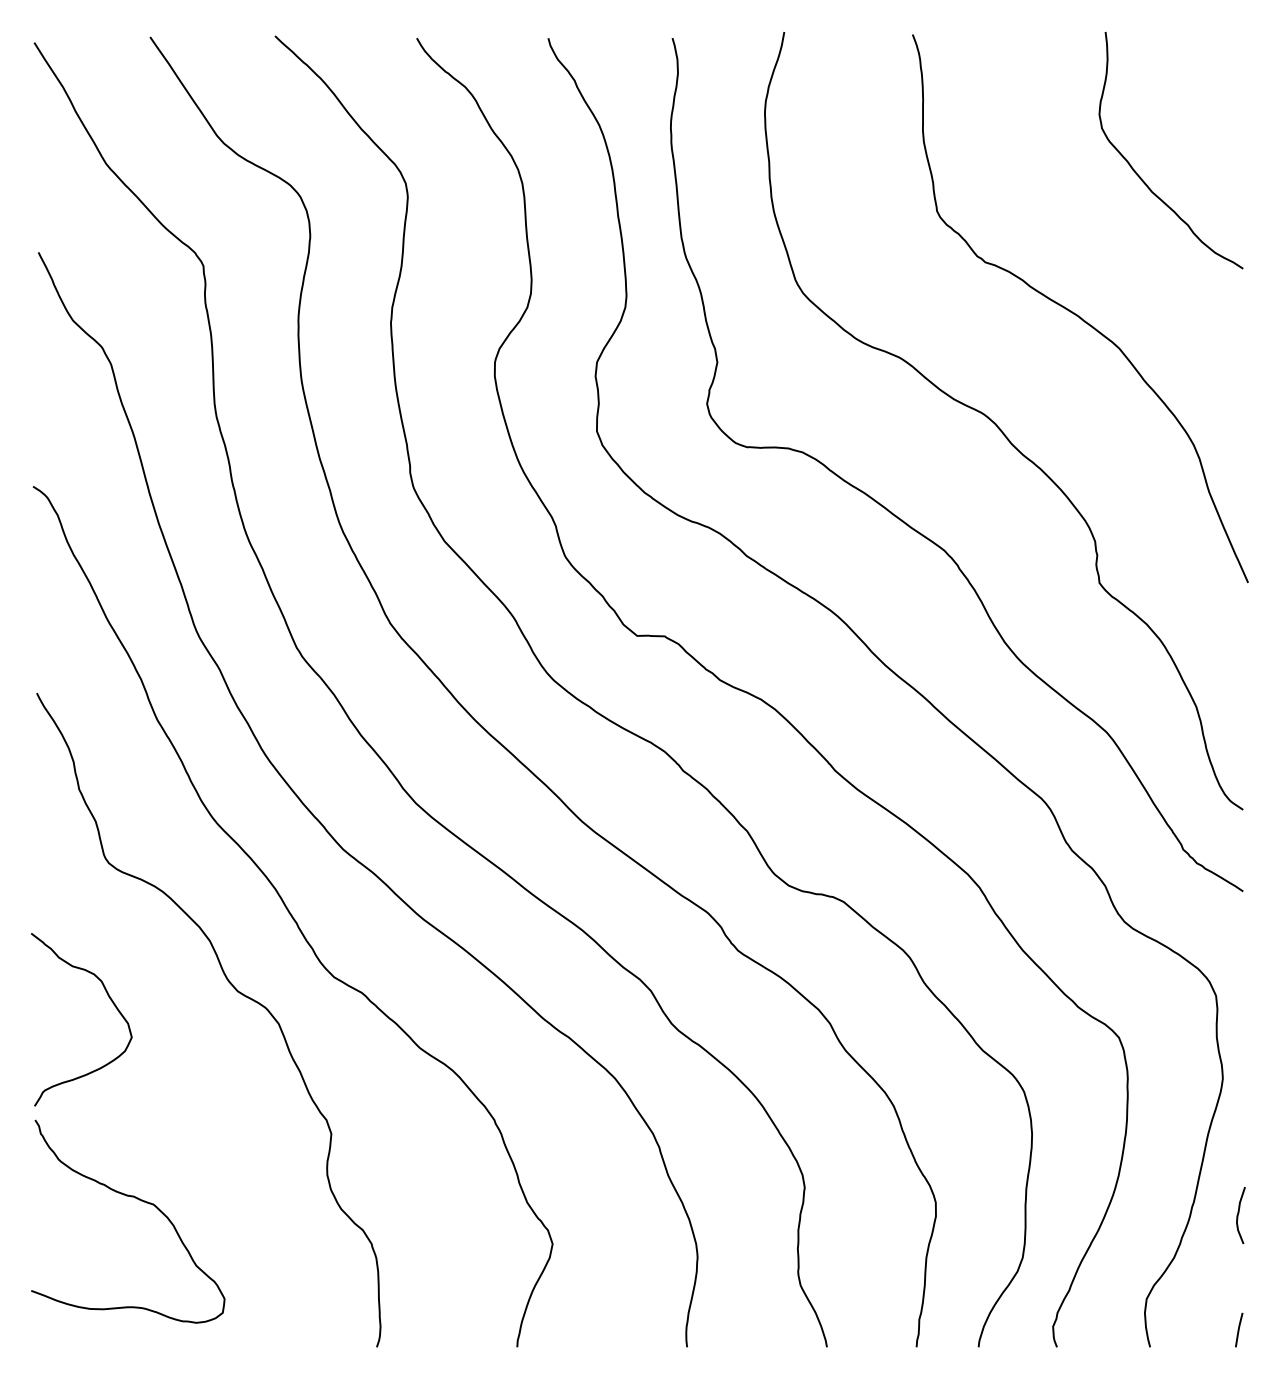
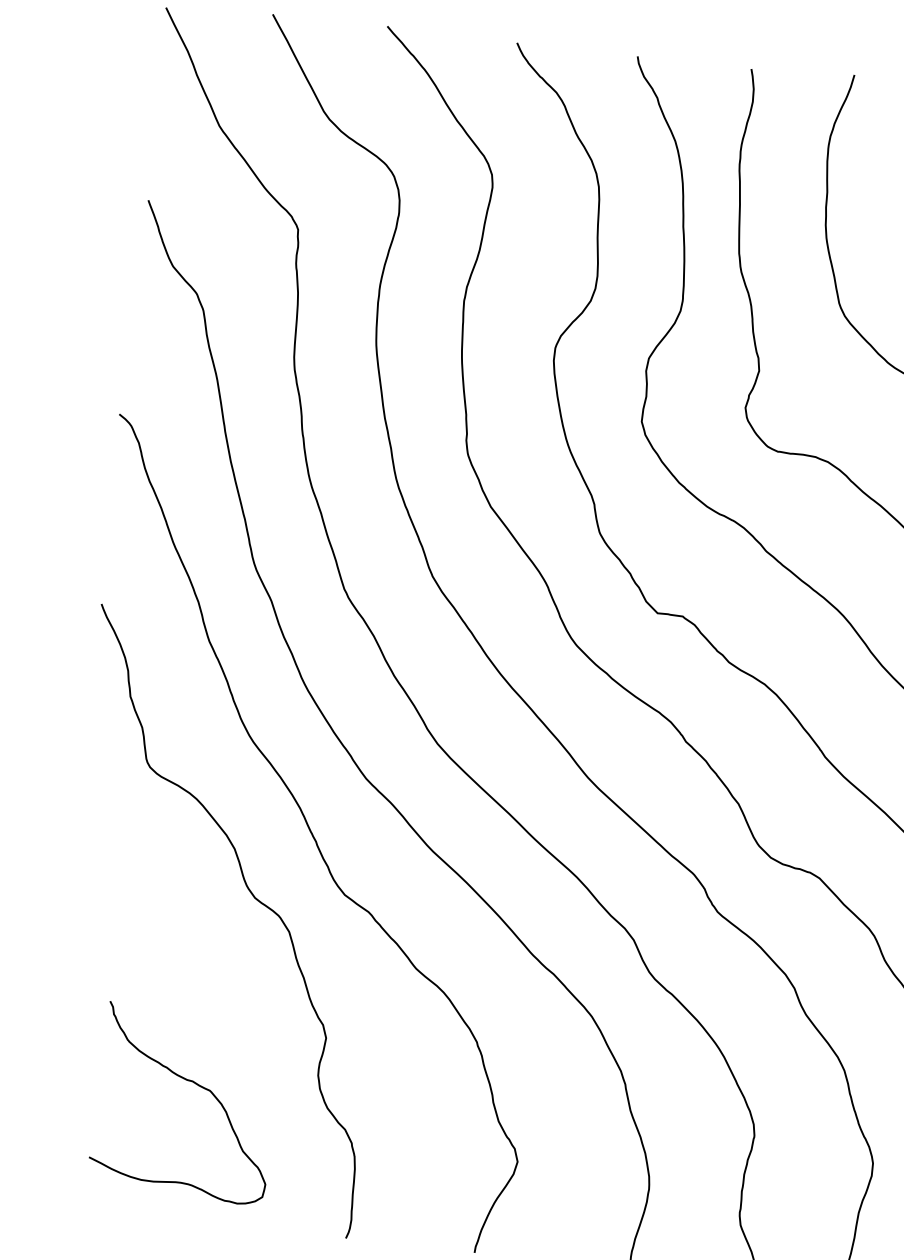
curve: (110, 1000) -> (137, 893), removed
curve: (139, 1200) -> (197, 1085), moved

